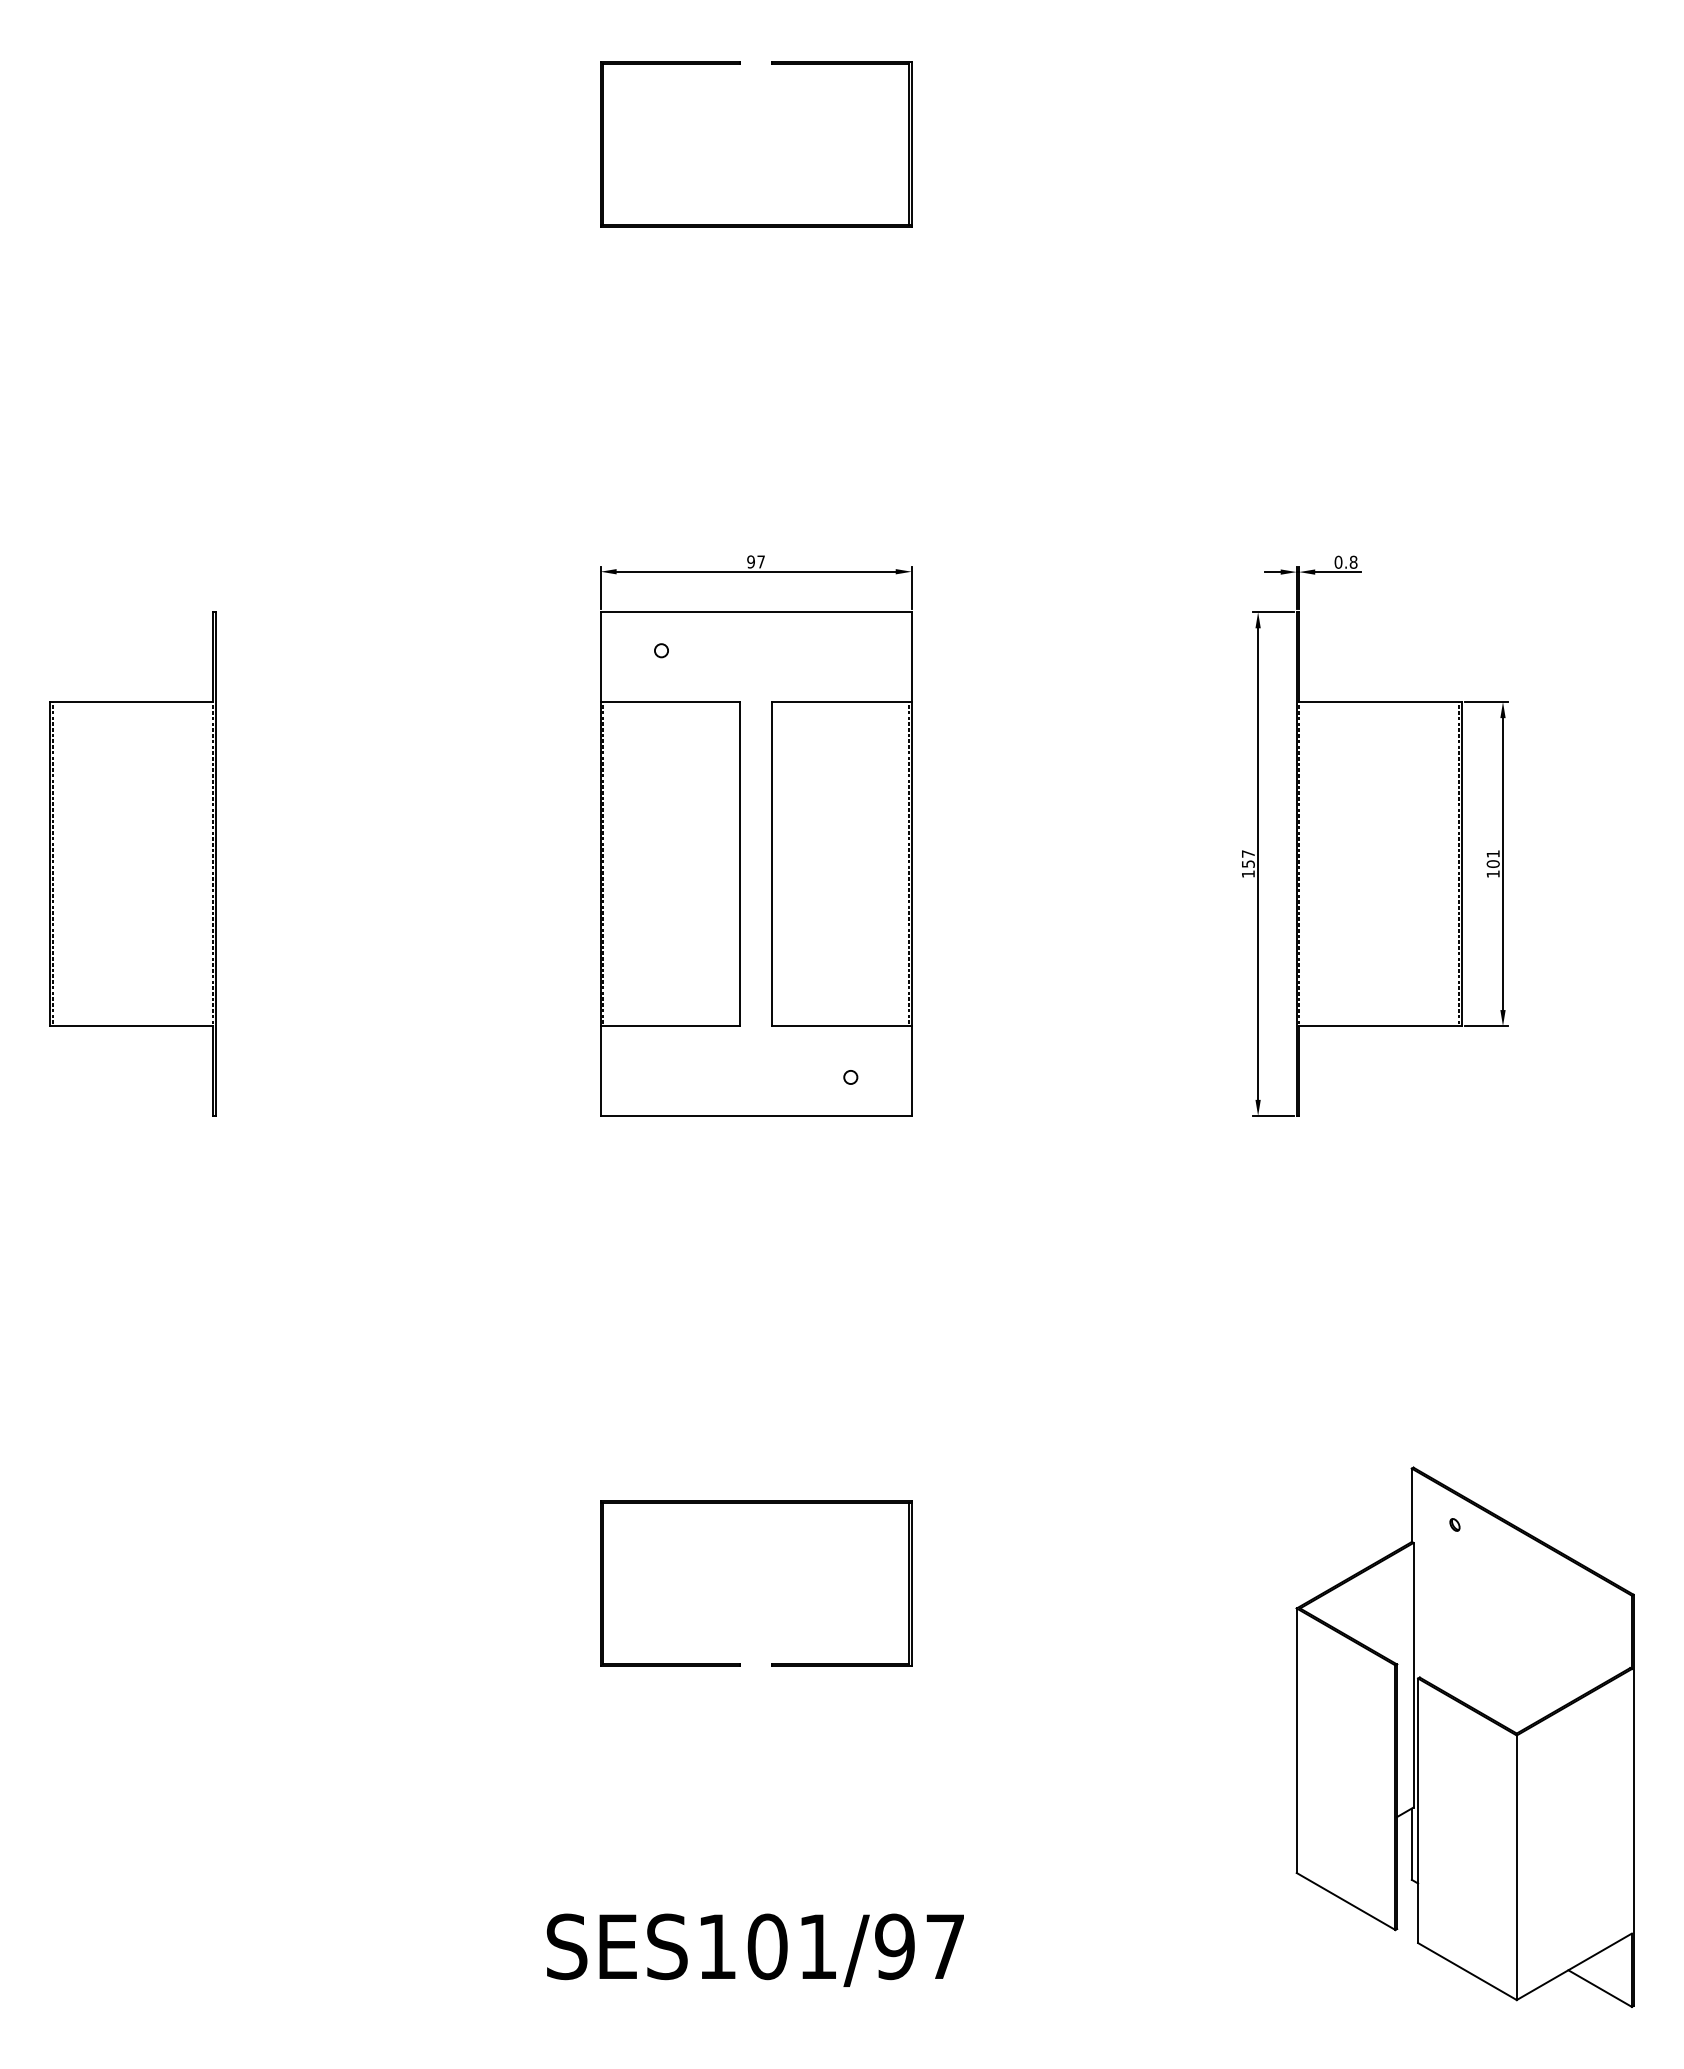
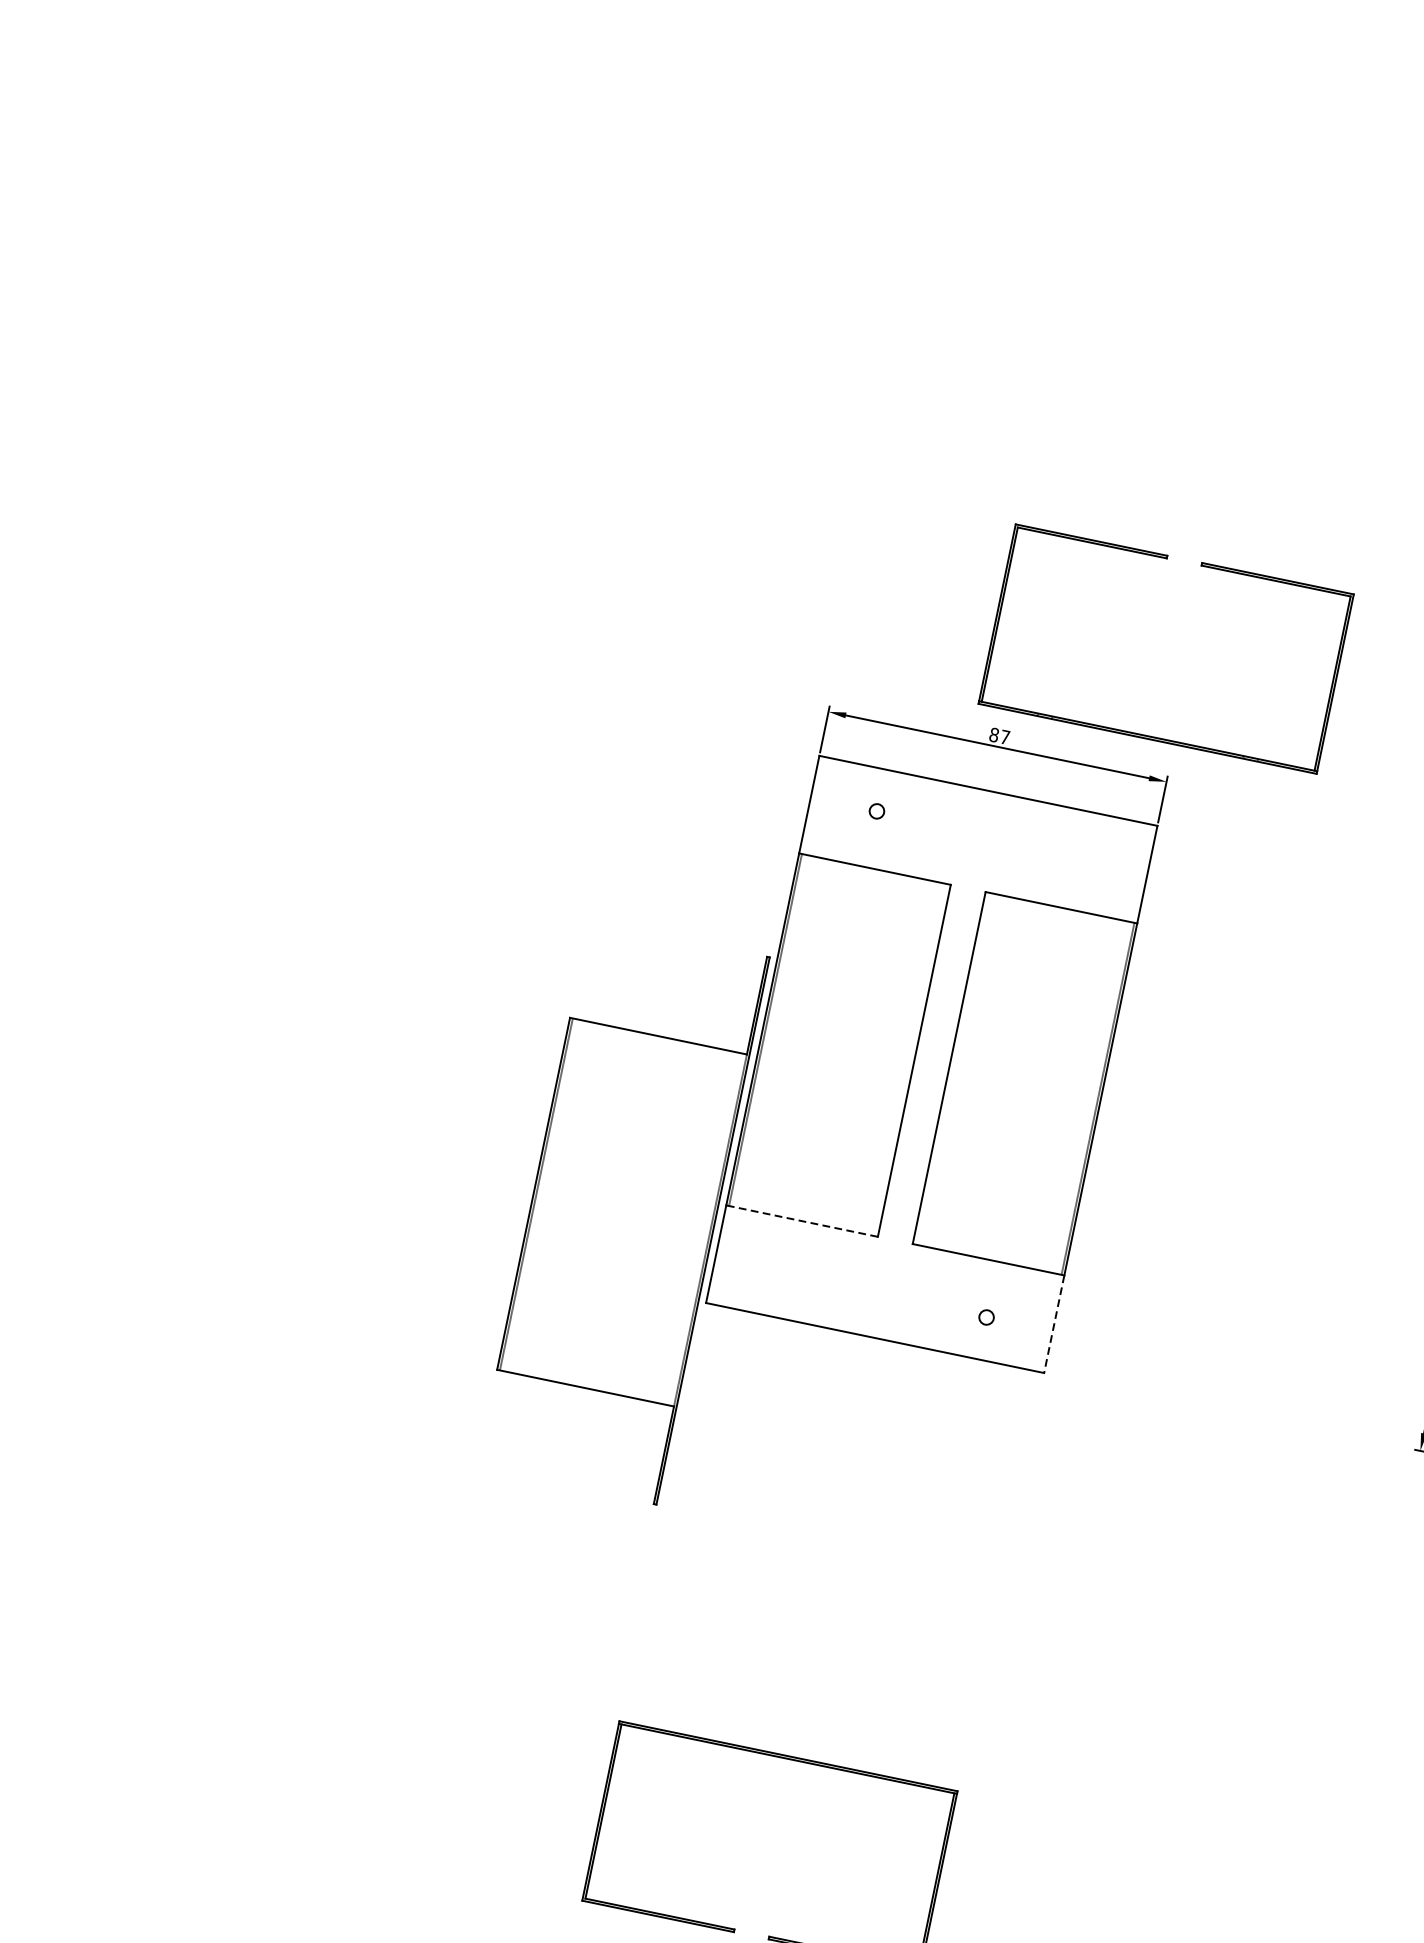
part: (756, 224) -> (1148, 735), moved
text: (750, 561) -> (993, 734), 97 -> 87
part: (132, 863) -> (622, 1211), moved
line: (670, 1026) -> (802, 1221), solid -> dashed
line: (911, 1071) -> (1053, 1324), solid -> dashed

